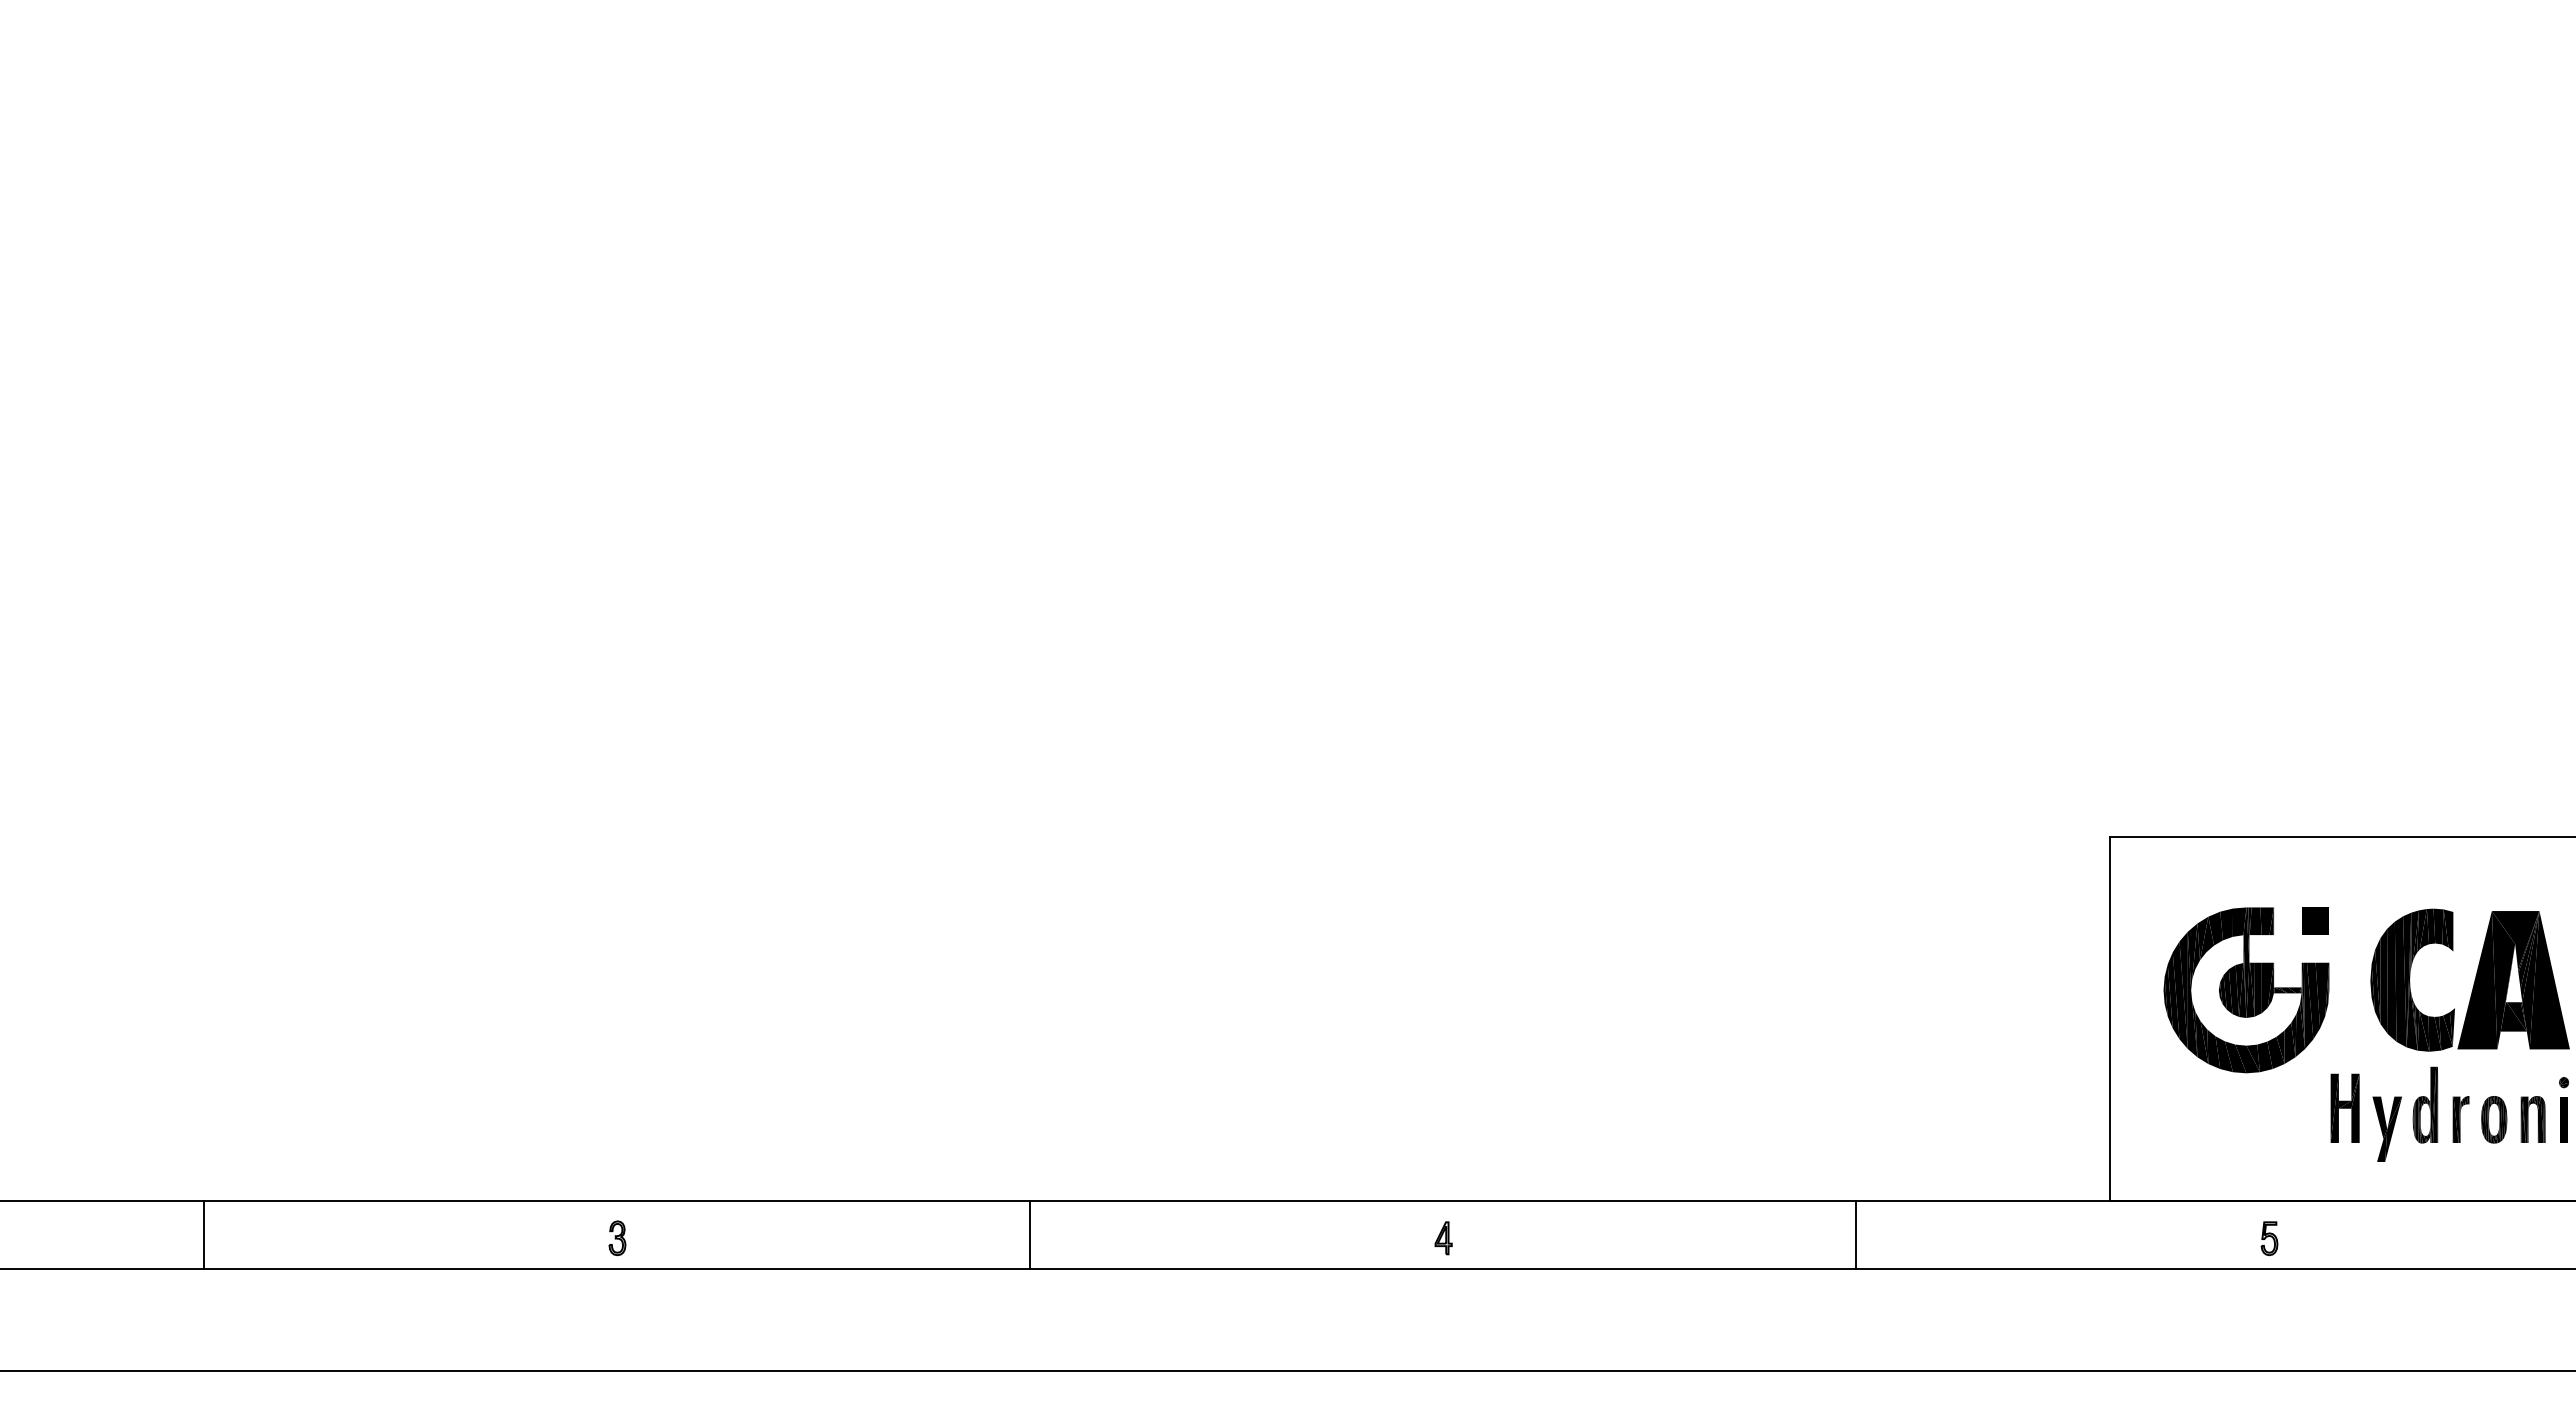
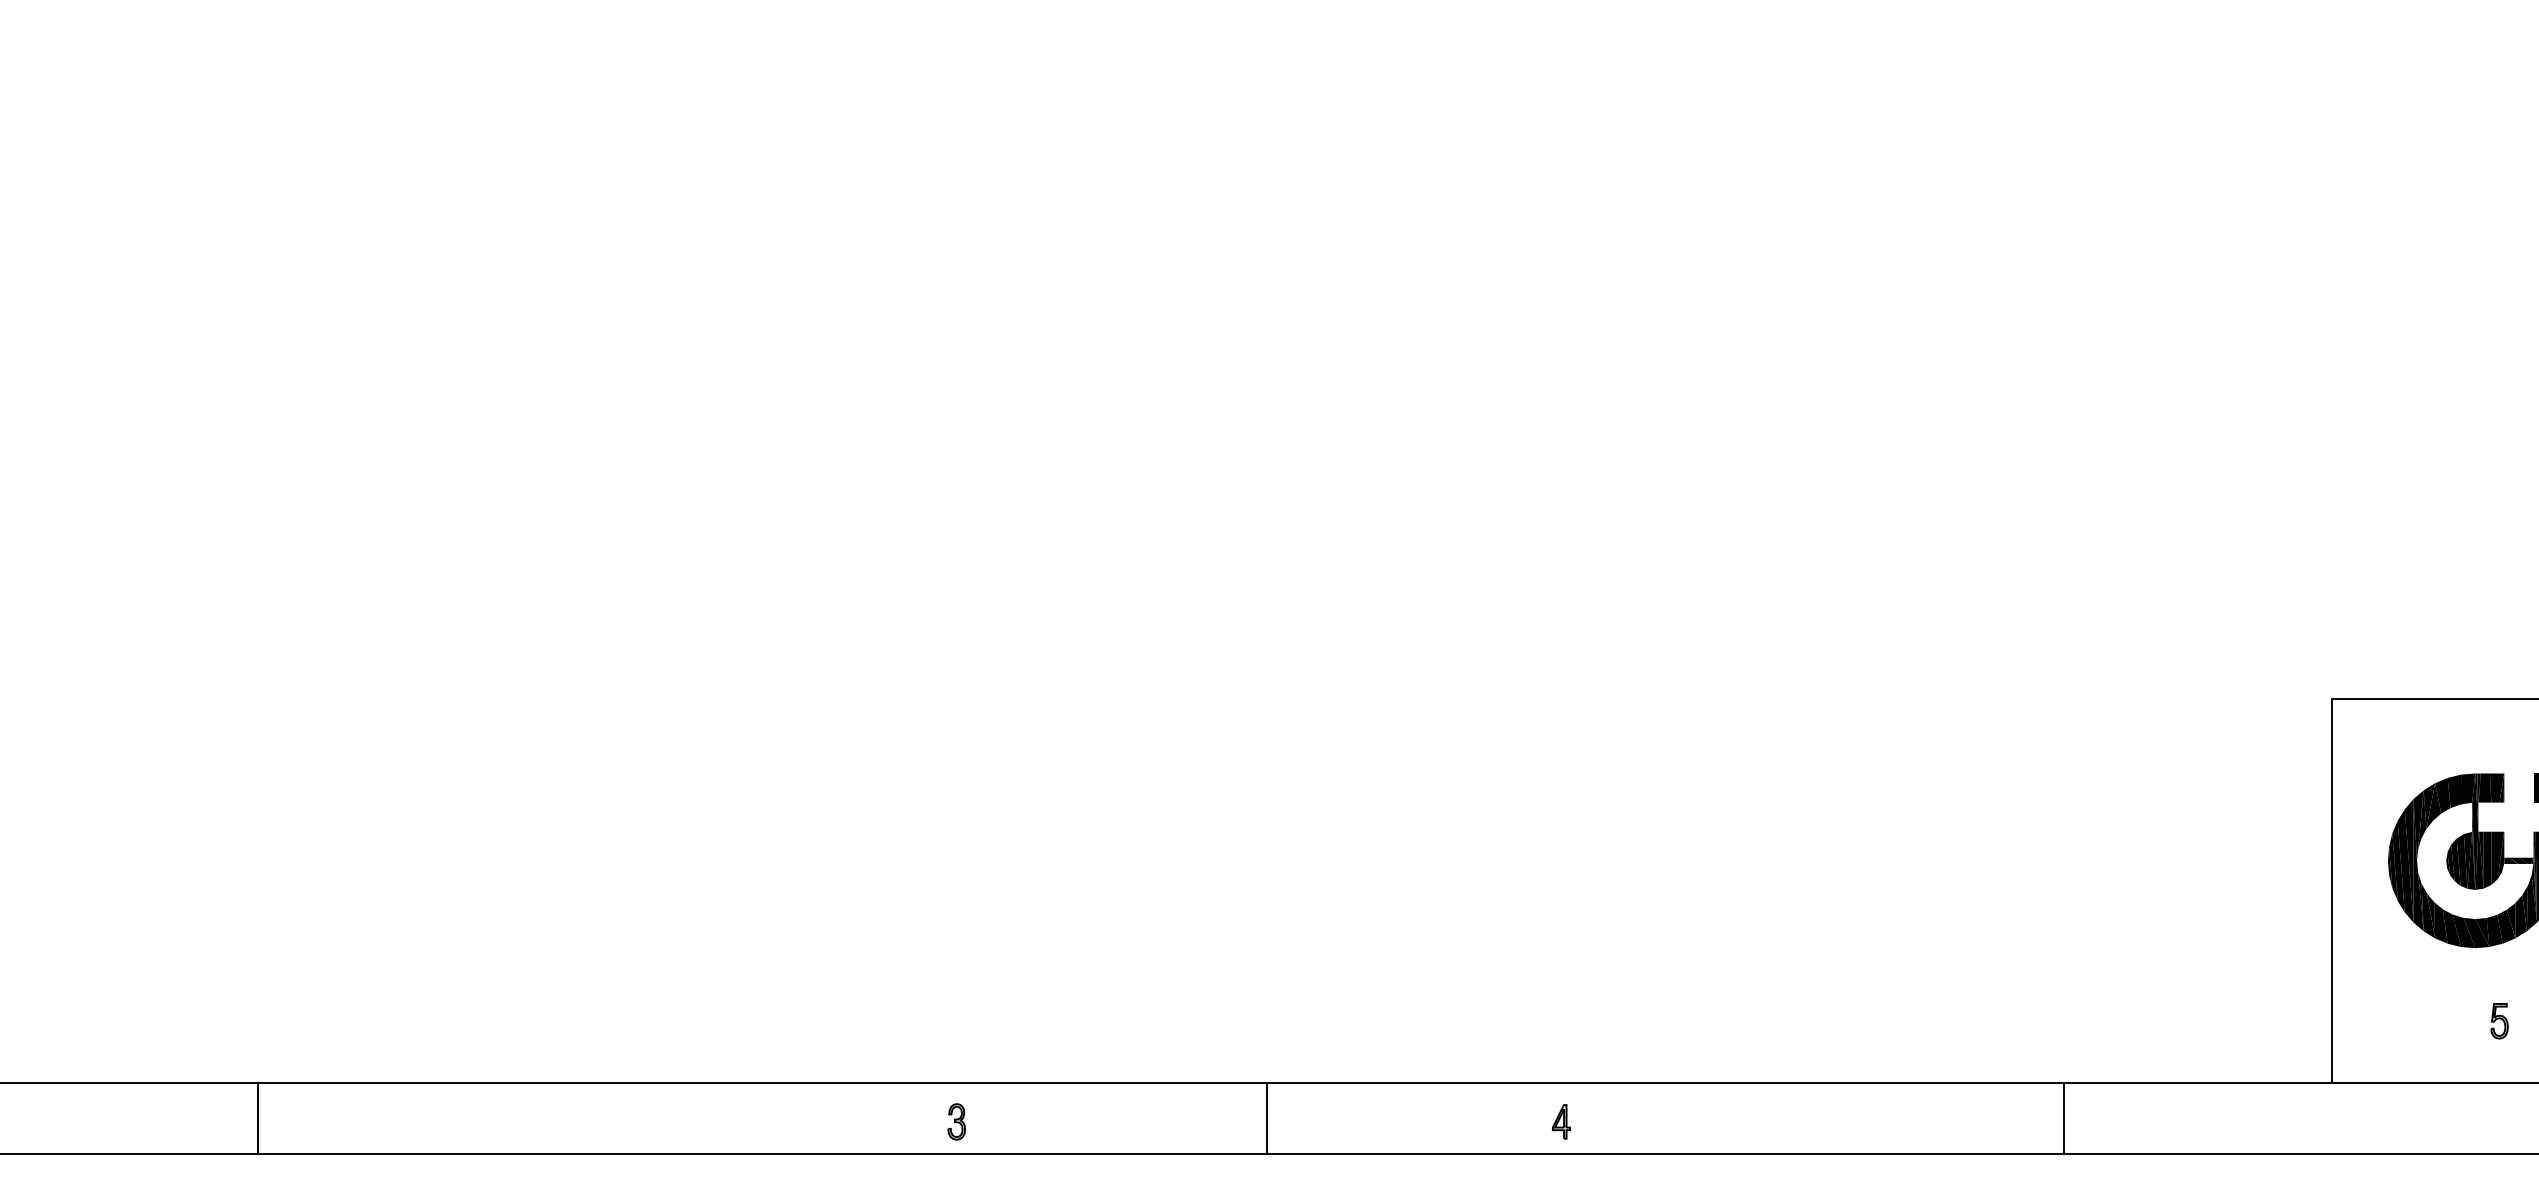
line: (204, 1235) -> (258, 1118), moved
line: (1030, 1235) -> (1267, 1118), moved
part: (617, 1238) -> (956, 1122), moved
part: (1443, 1238) -> (1561, 1122), moved
part: (2269, 1238) -> (2499, 1021), moved

